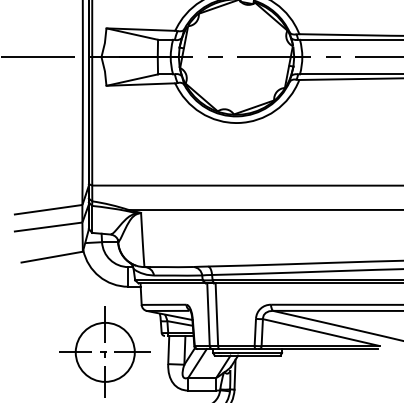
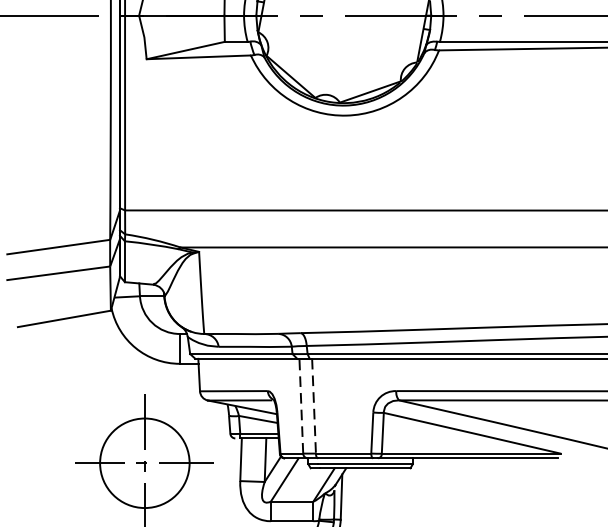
line: (208, 315) -> (301, 407), solid -> dashed
line: (216, 315) -> (313, 407), solid -> dashed

